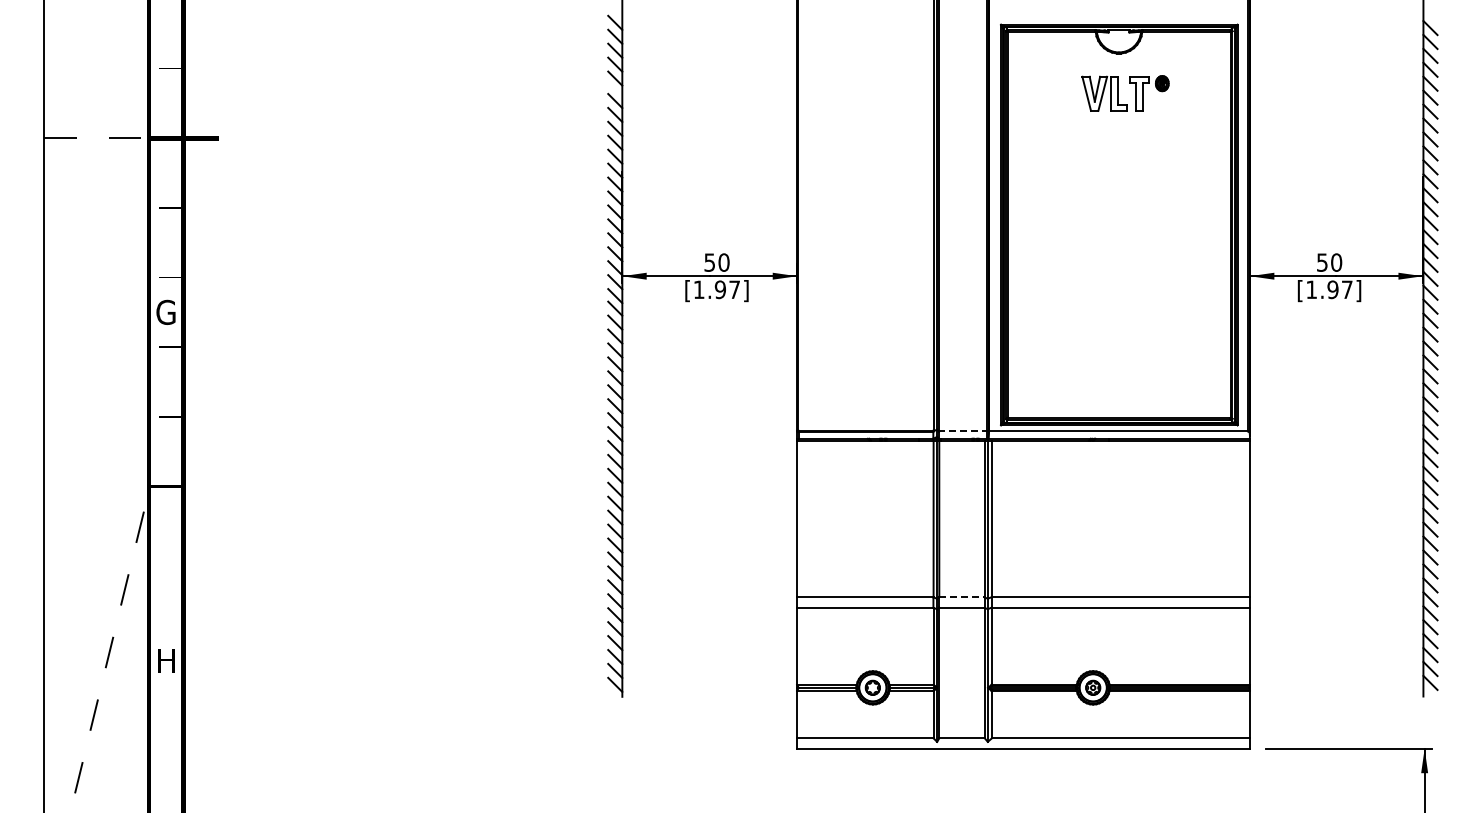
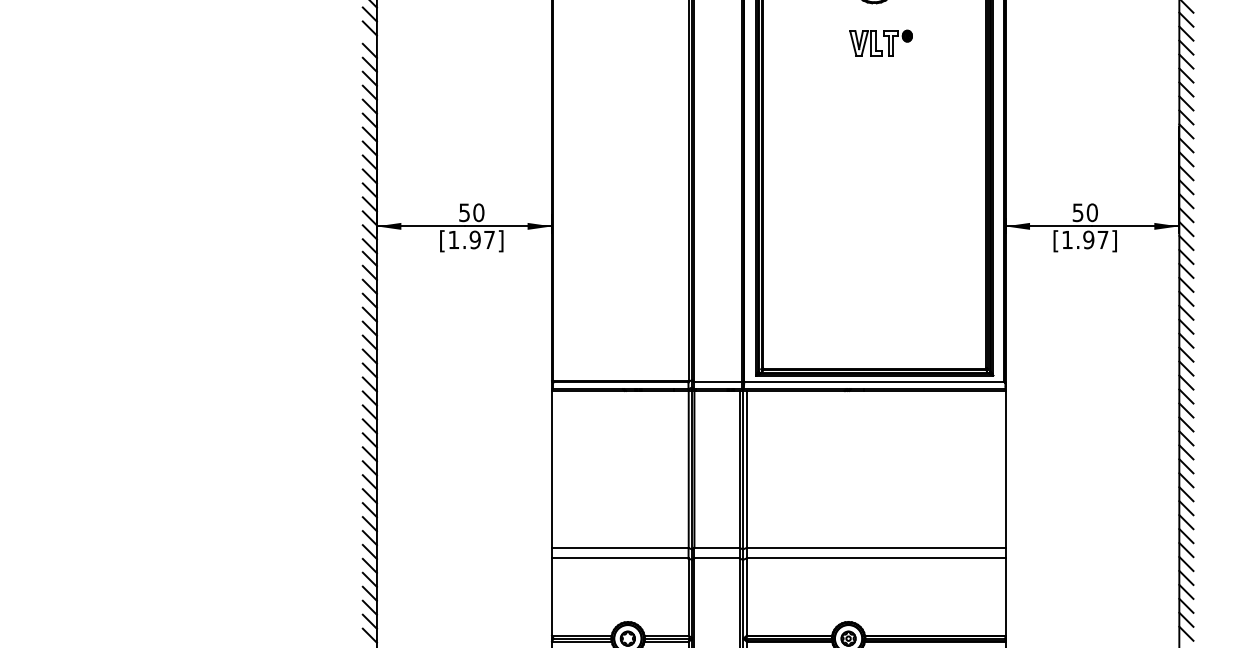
part: (1125, 92) -> (880, 42), size x0.71
line: (964, 431) -> (719, 381), dashed -> solid
line: (962, 597) -> (717, 548), dashed -> solid

